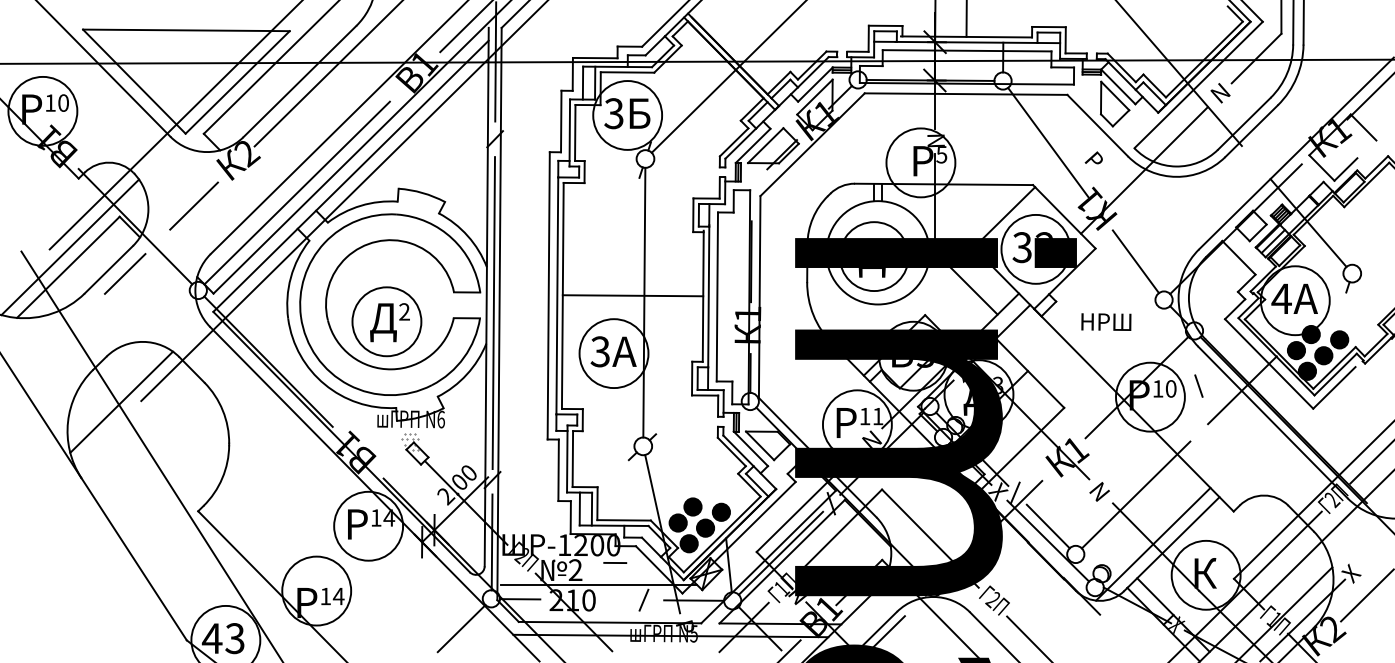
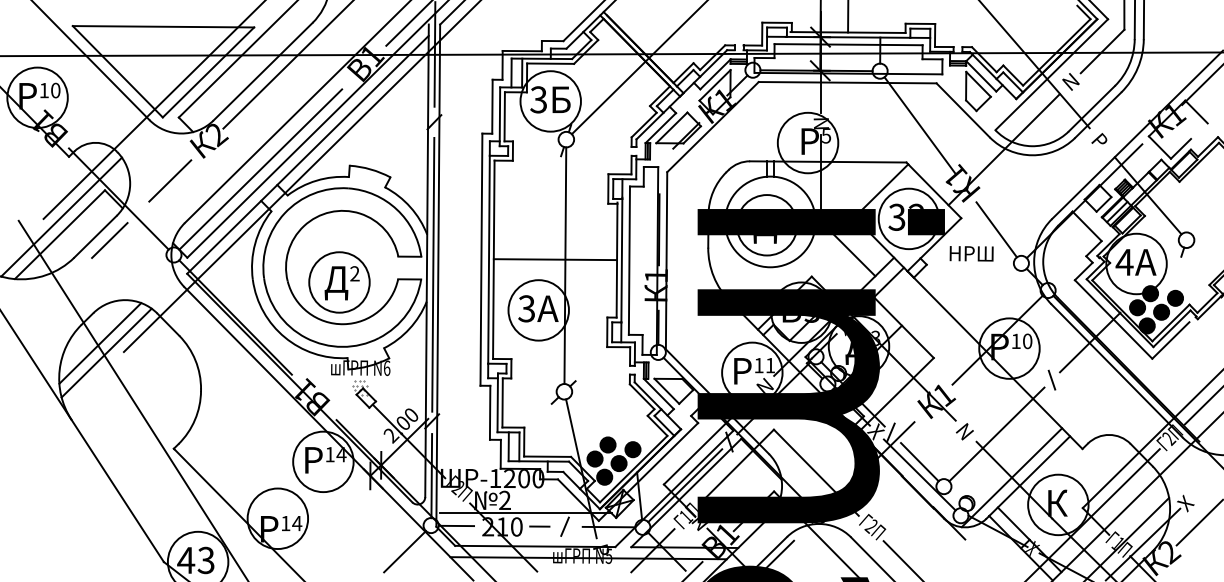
text: (1093, 157) -> (1099, 138), moved
text: (1106, 321) -> (971, 253), moved
line: (1198, 385) -> (1051, 379), moved
line: (114, 391) -> (100, 343), added
line: (615, 562) -> (540, 526), moved

